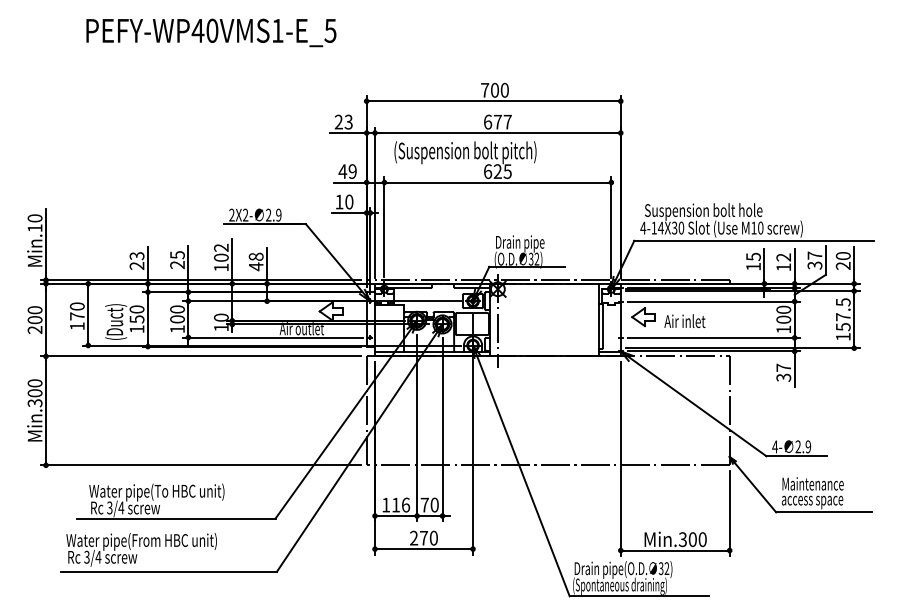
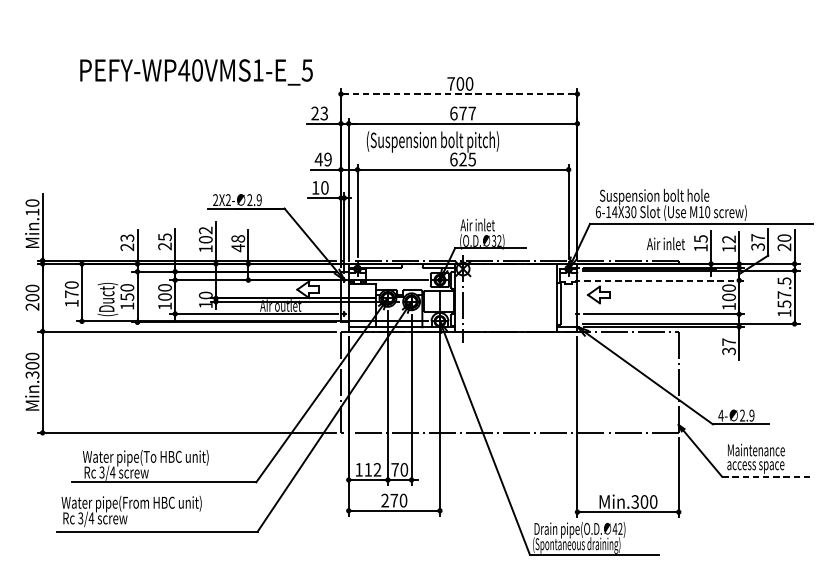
text: (211, 32) -> (196, 72), moved
line: (493, 101) -> (459, 94), solid -> dashed
text: (643, 227) -> (598, 211), 4-14X30 -> 6-14X30
text: (519, 243) -> (483, 226), Drain pipe -> Air inlet
line: (714, 301) -> (664, 280), solid -> dashed
text: (684, 320) -> (665, 243), moved
text: (405, 504) -> (377, 469), 116 -> 112
line: (824, 512) -> (766, 476), solid -> dashed
text: (660, 568) -> (614, 528), 32) -> 42)

